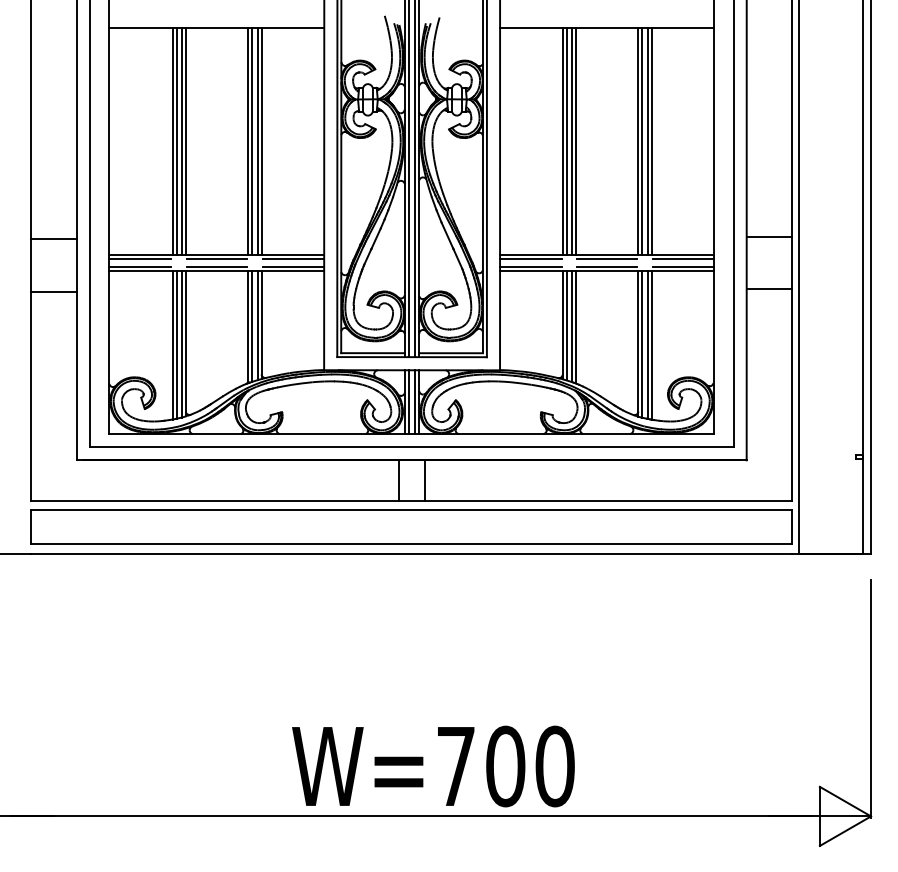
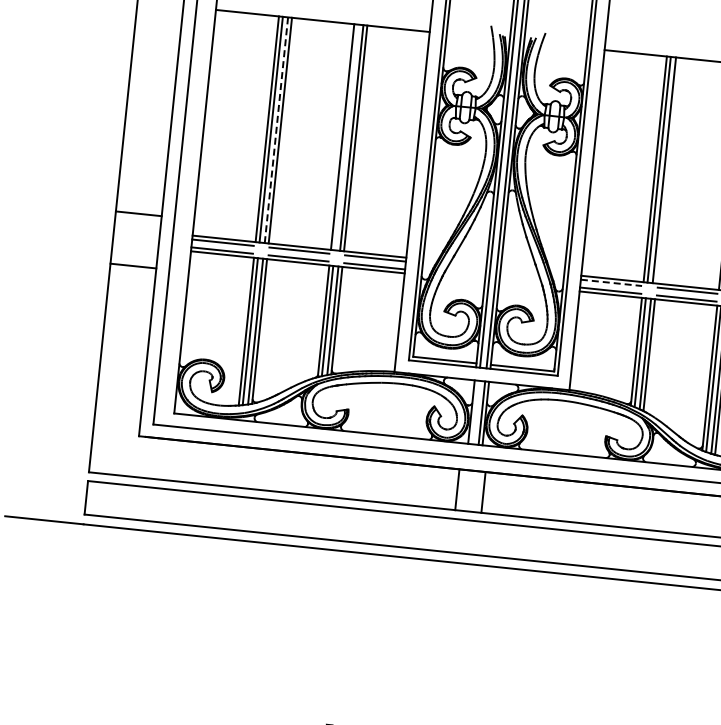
line: (252, 141) -> (346, 137), removed
line: (575, 141) -> (668, 170), removed
line: (181, 142) -> (276, 130), solid -> dashed
line: (530, 259) -> (611, 283), solid -> dashed
line: (408, 402) -> (475, 412), removed

